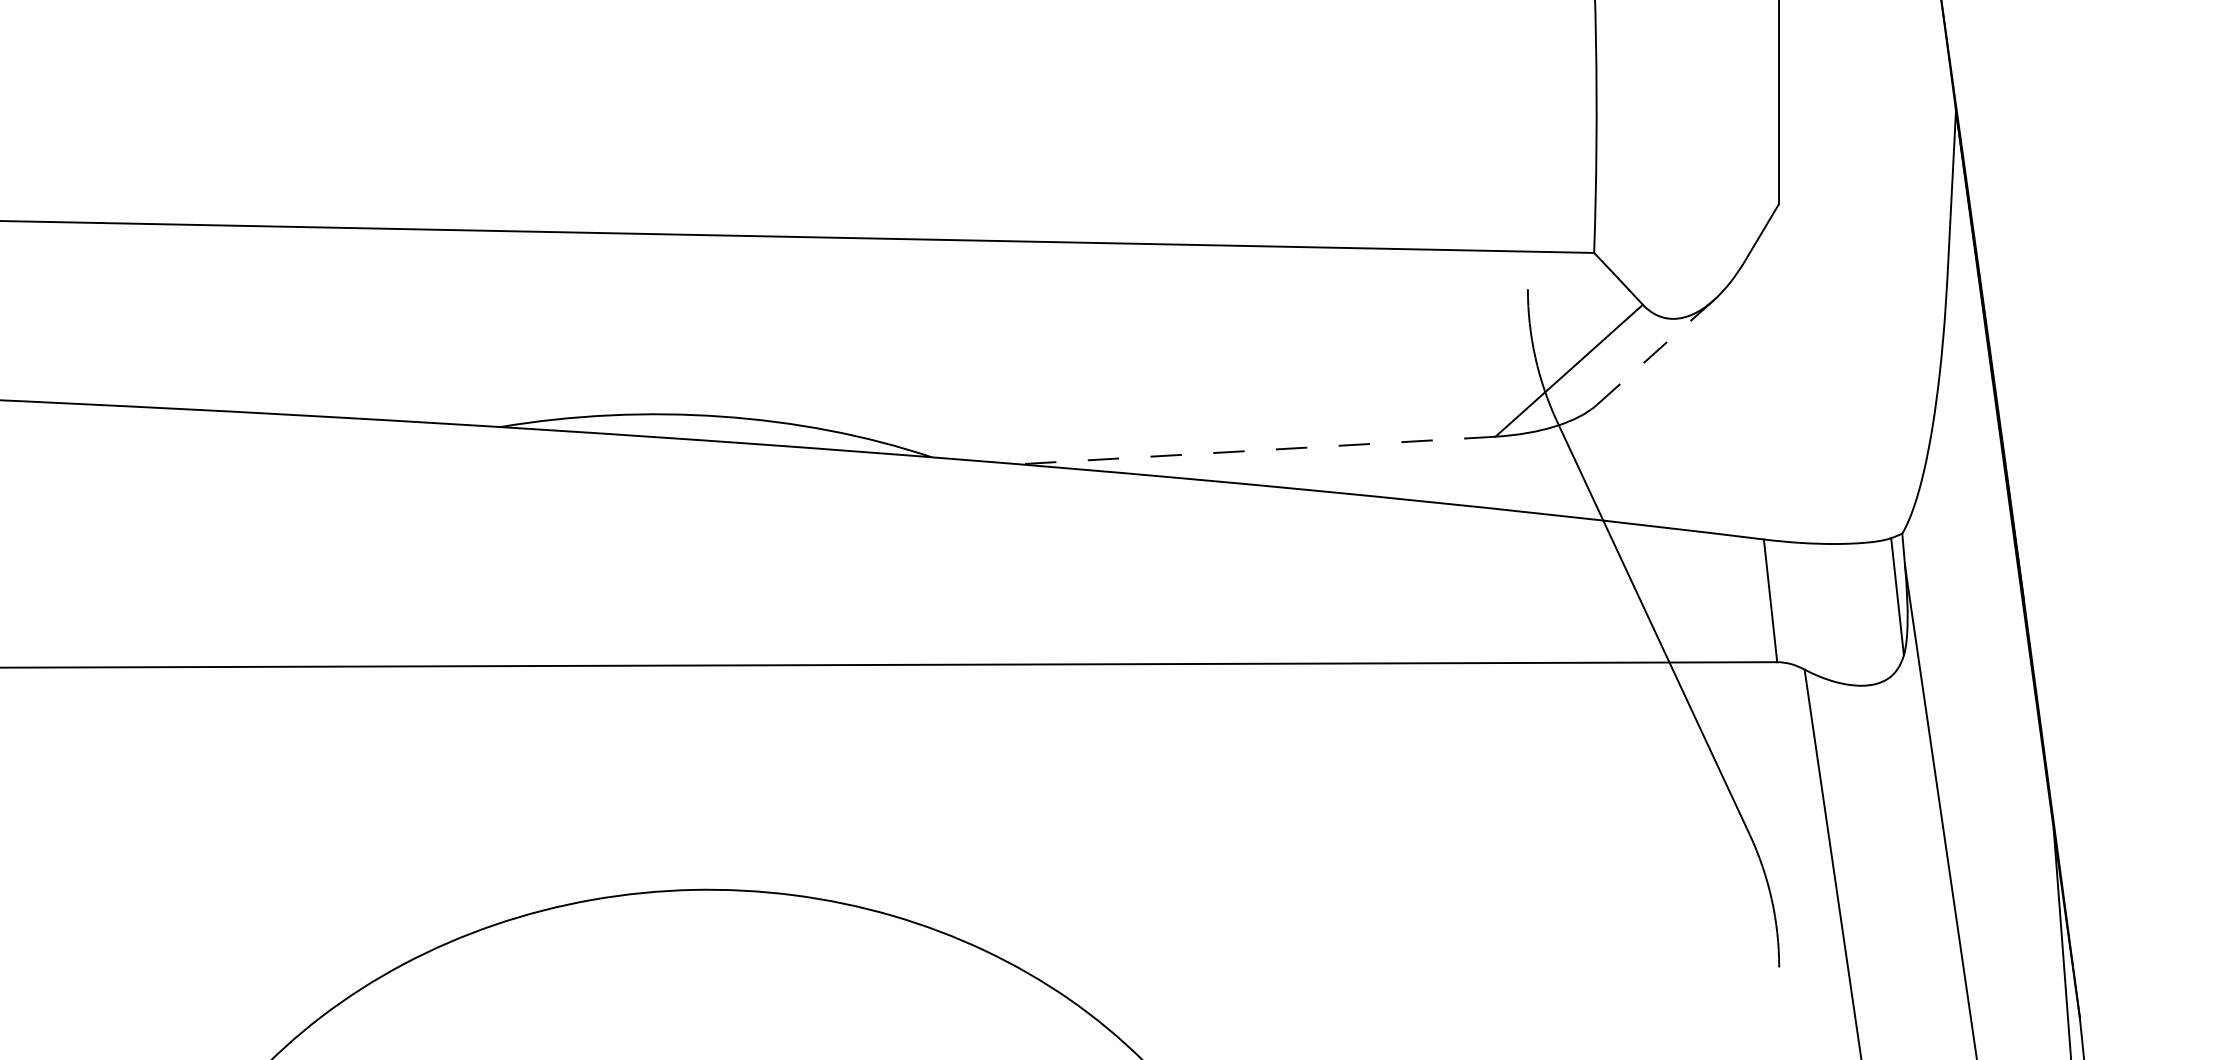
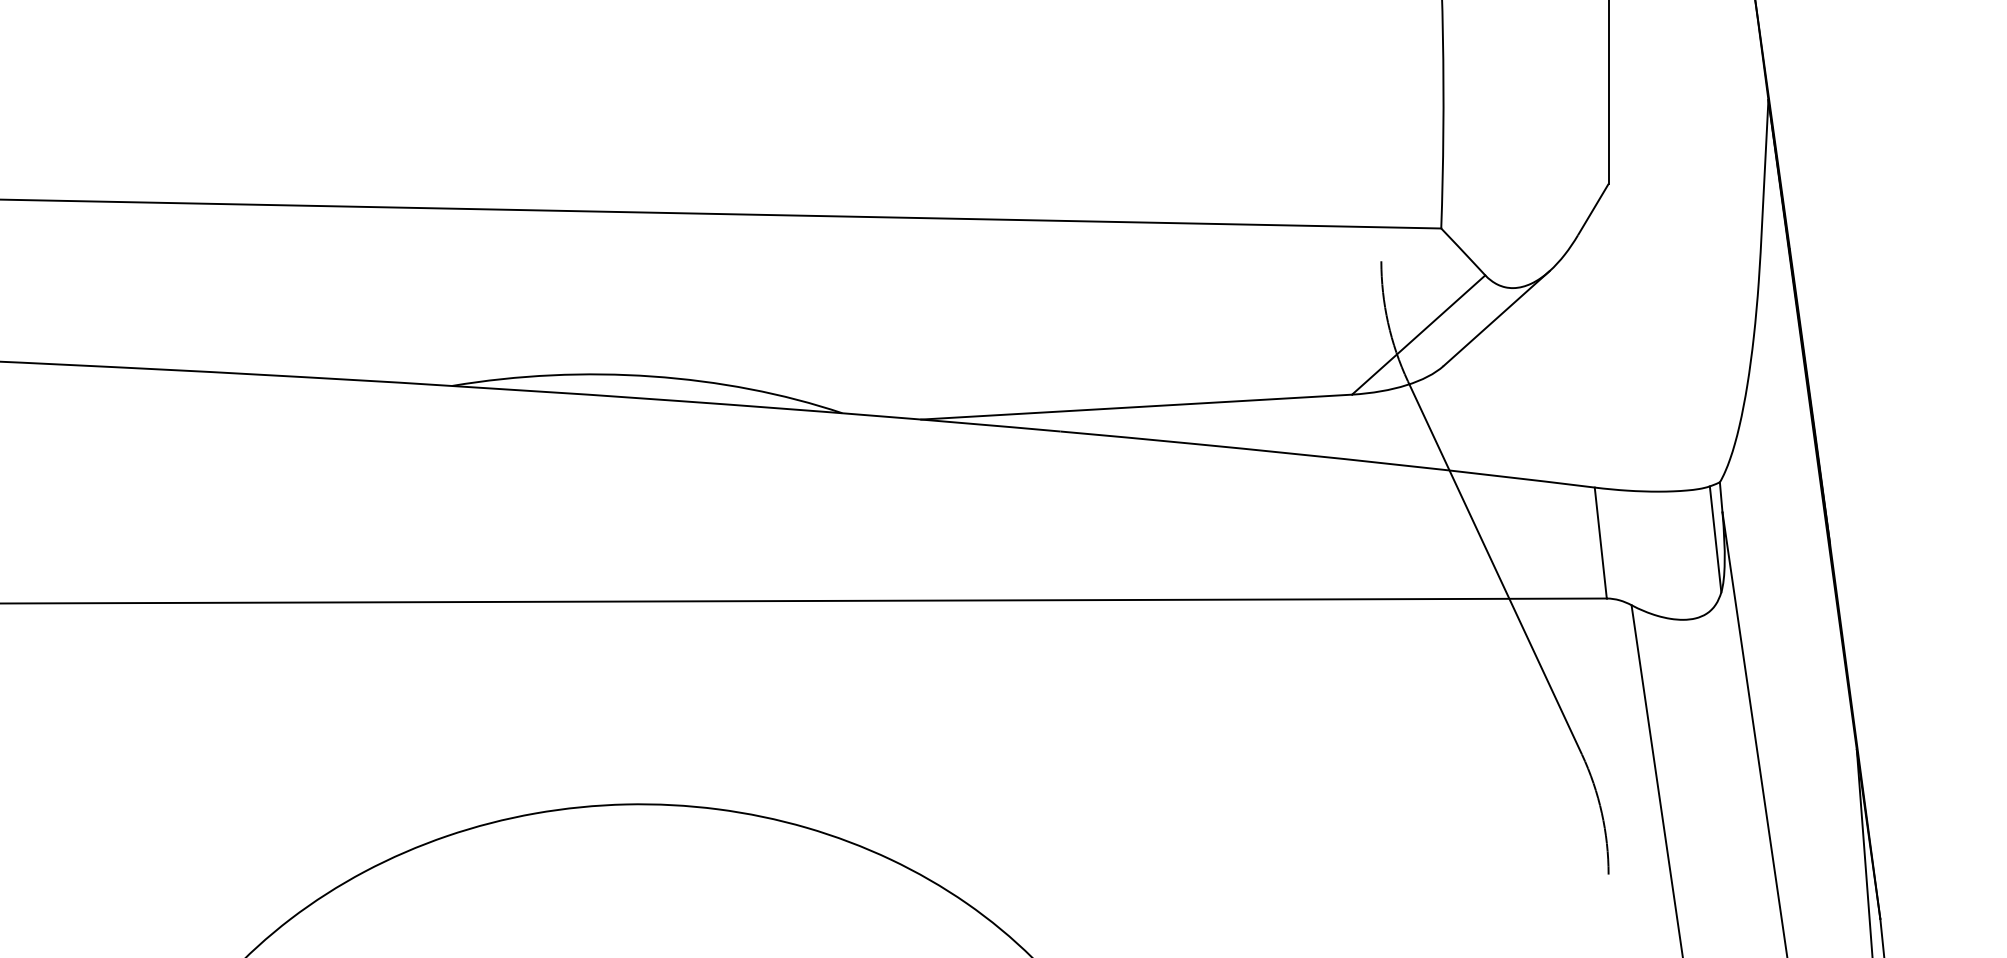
line: (1655, 352) -> (1496, 318), dashed -> solid
line: (1257, 450) -> (1136, 407), dashed -> solid

